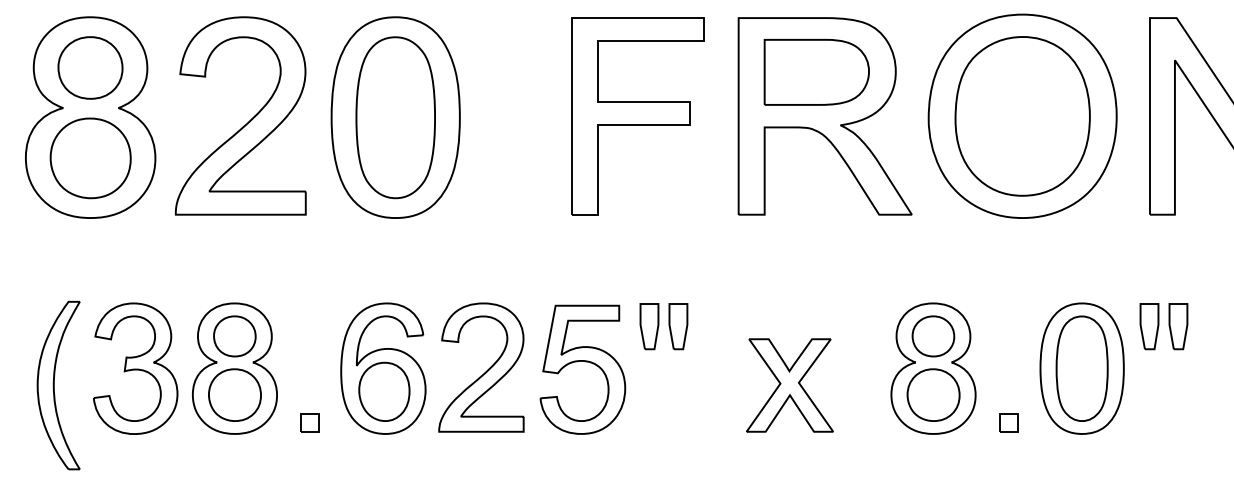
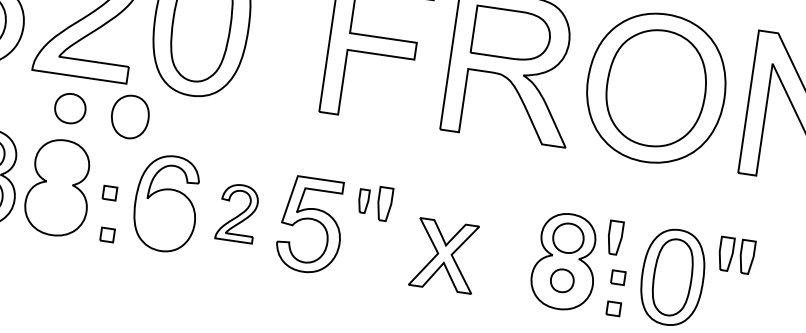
part: (649, 326) -> (363, 201), size x0.7
part: (996, 326) -> (615, 237), added
part: (234, 336) -> (70, 108), moved
part: (304, 365) -> (109, 192), added
part: (481, 367) -> (237, 213), size x0.6
part: (1008, 379) -> (618, 277), added
part: (789, 385) -> (444, 255), moved
part: (384, 391) -> (130, 116), moved
part: (234, 394) -> (55, 206), removed
part: (933, 394) -> (562, 280), size x0.6

